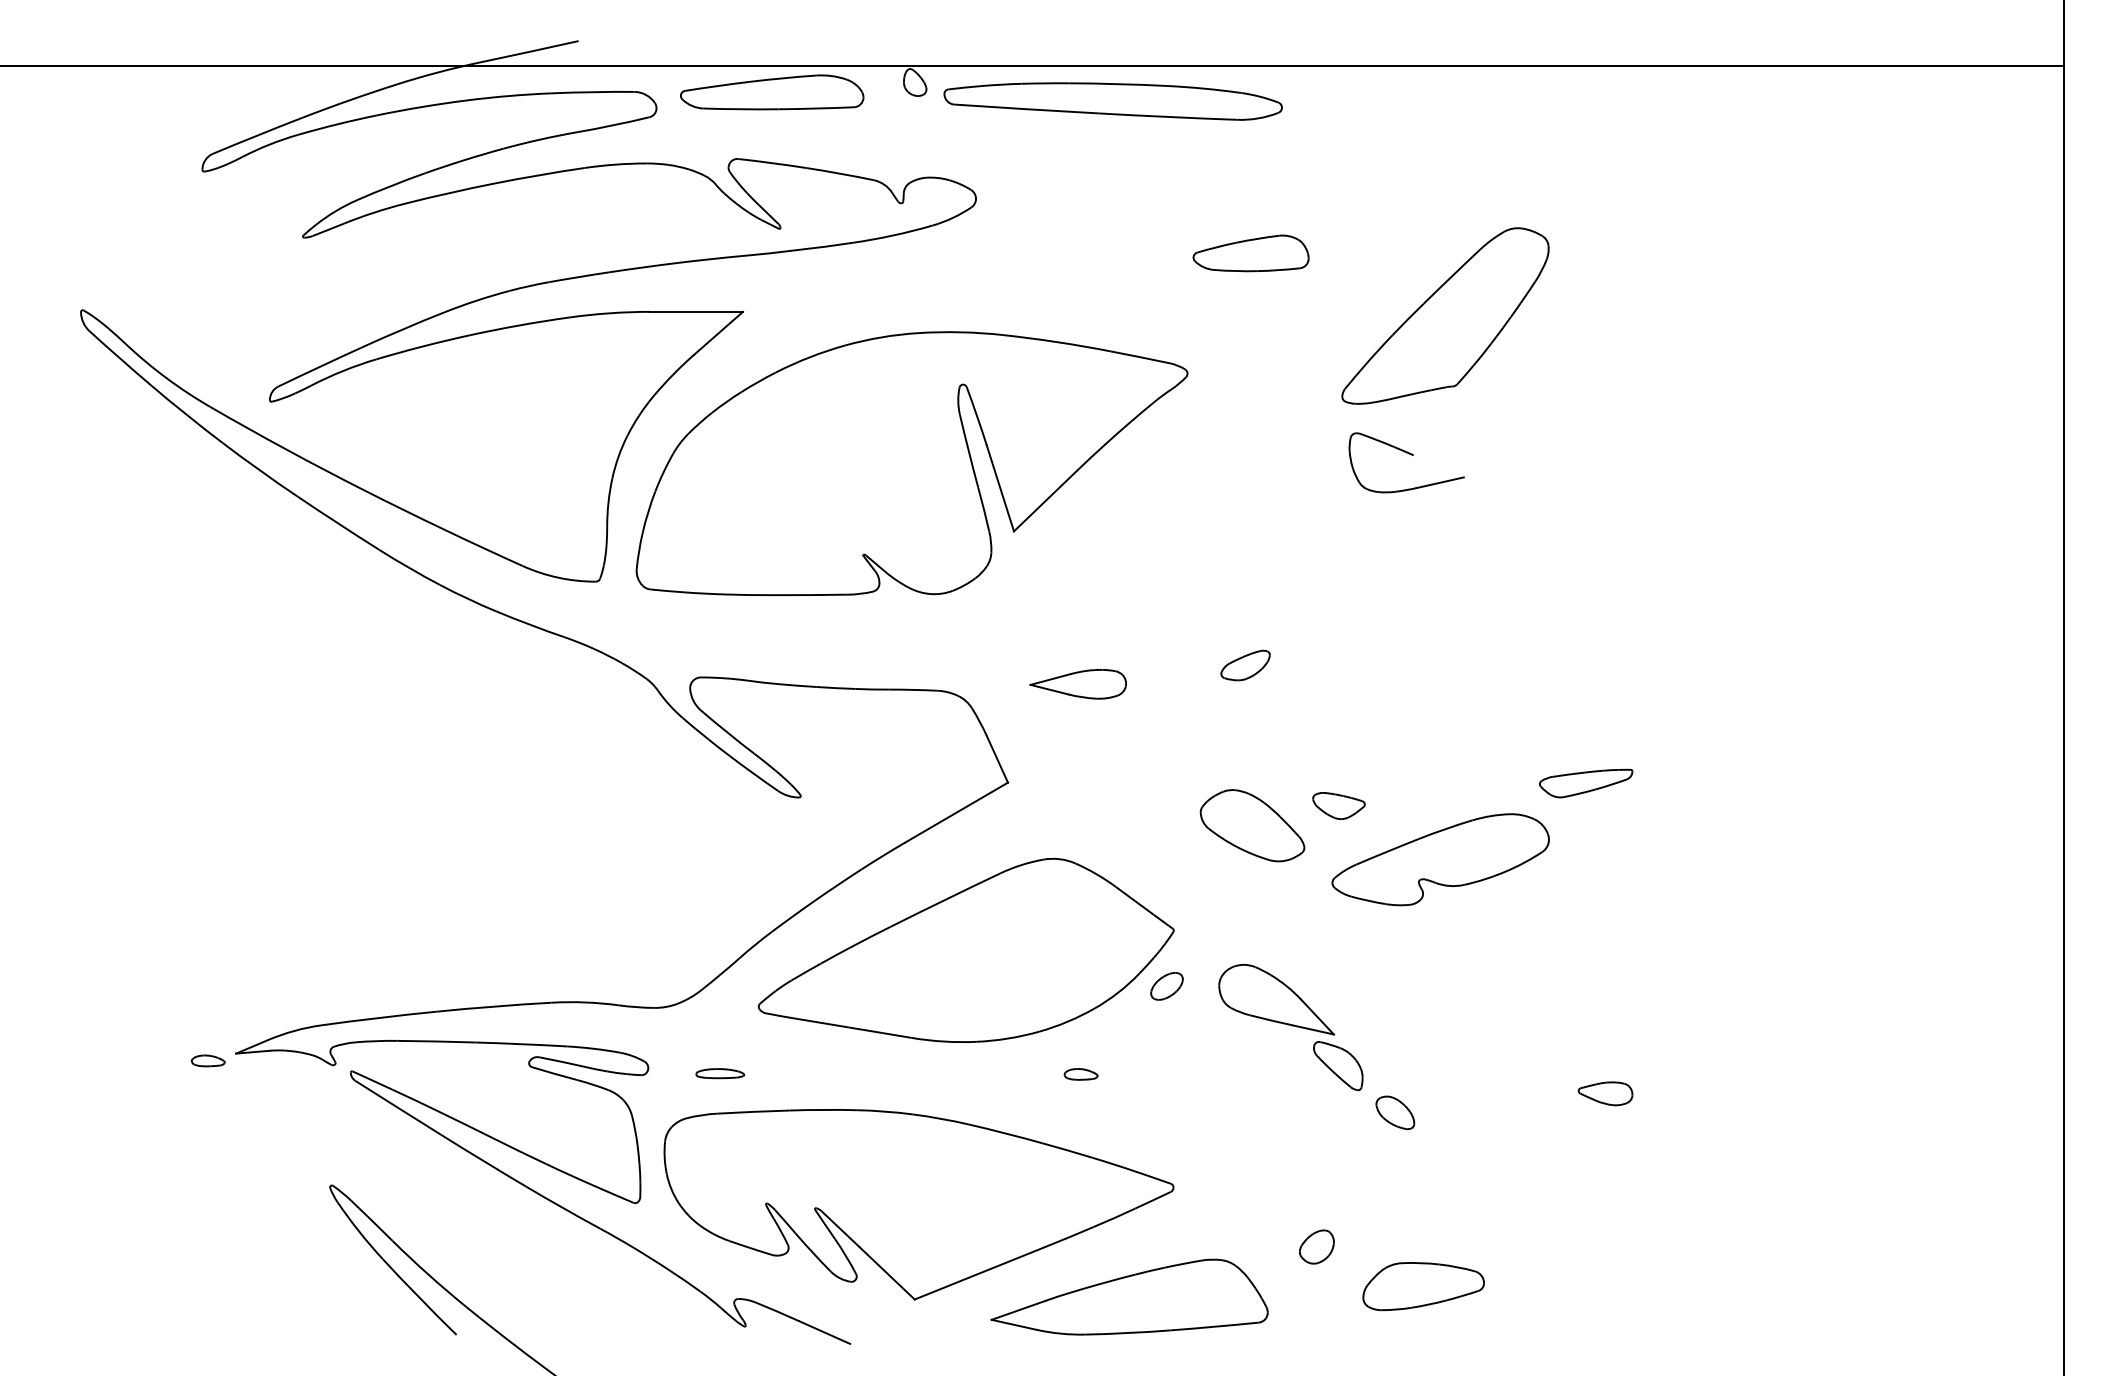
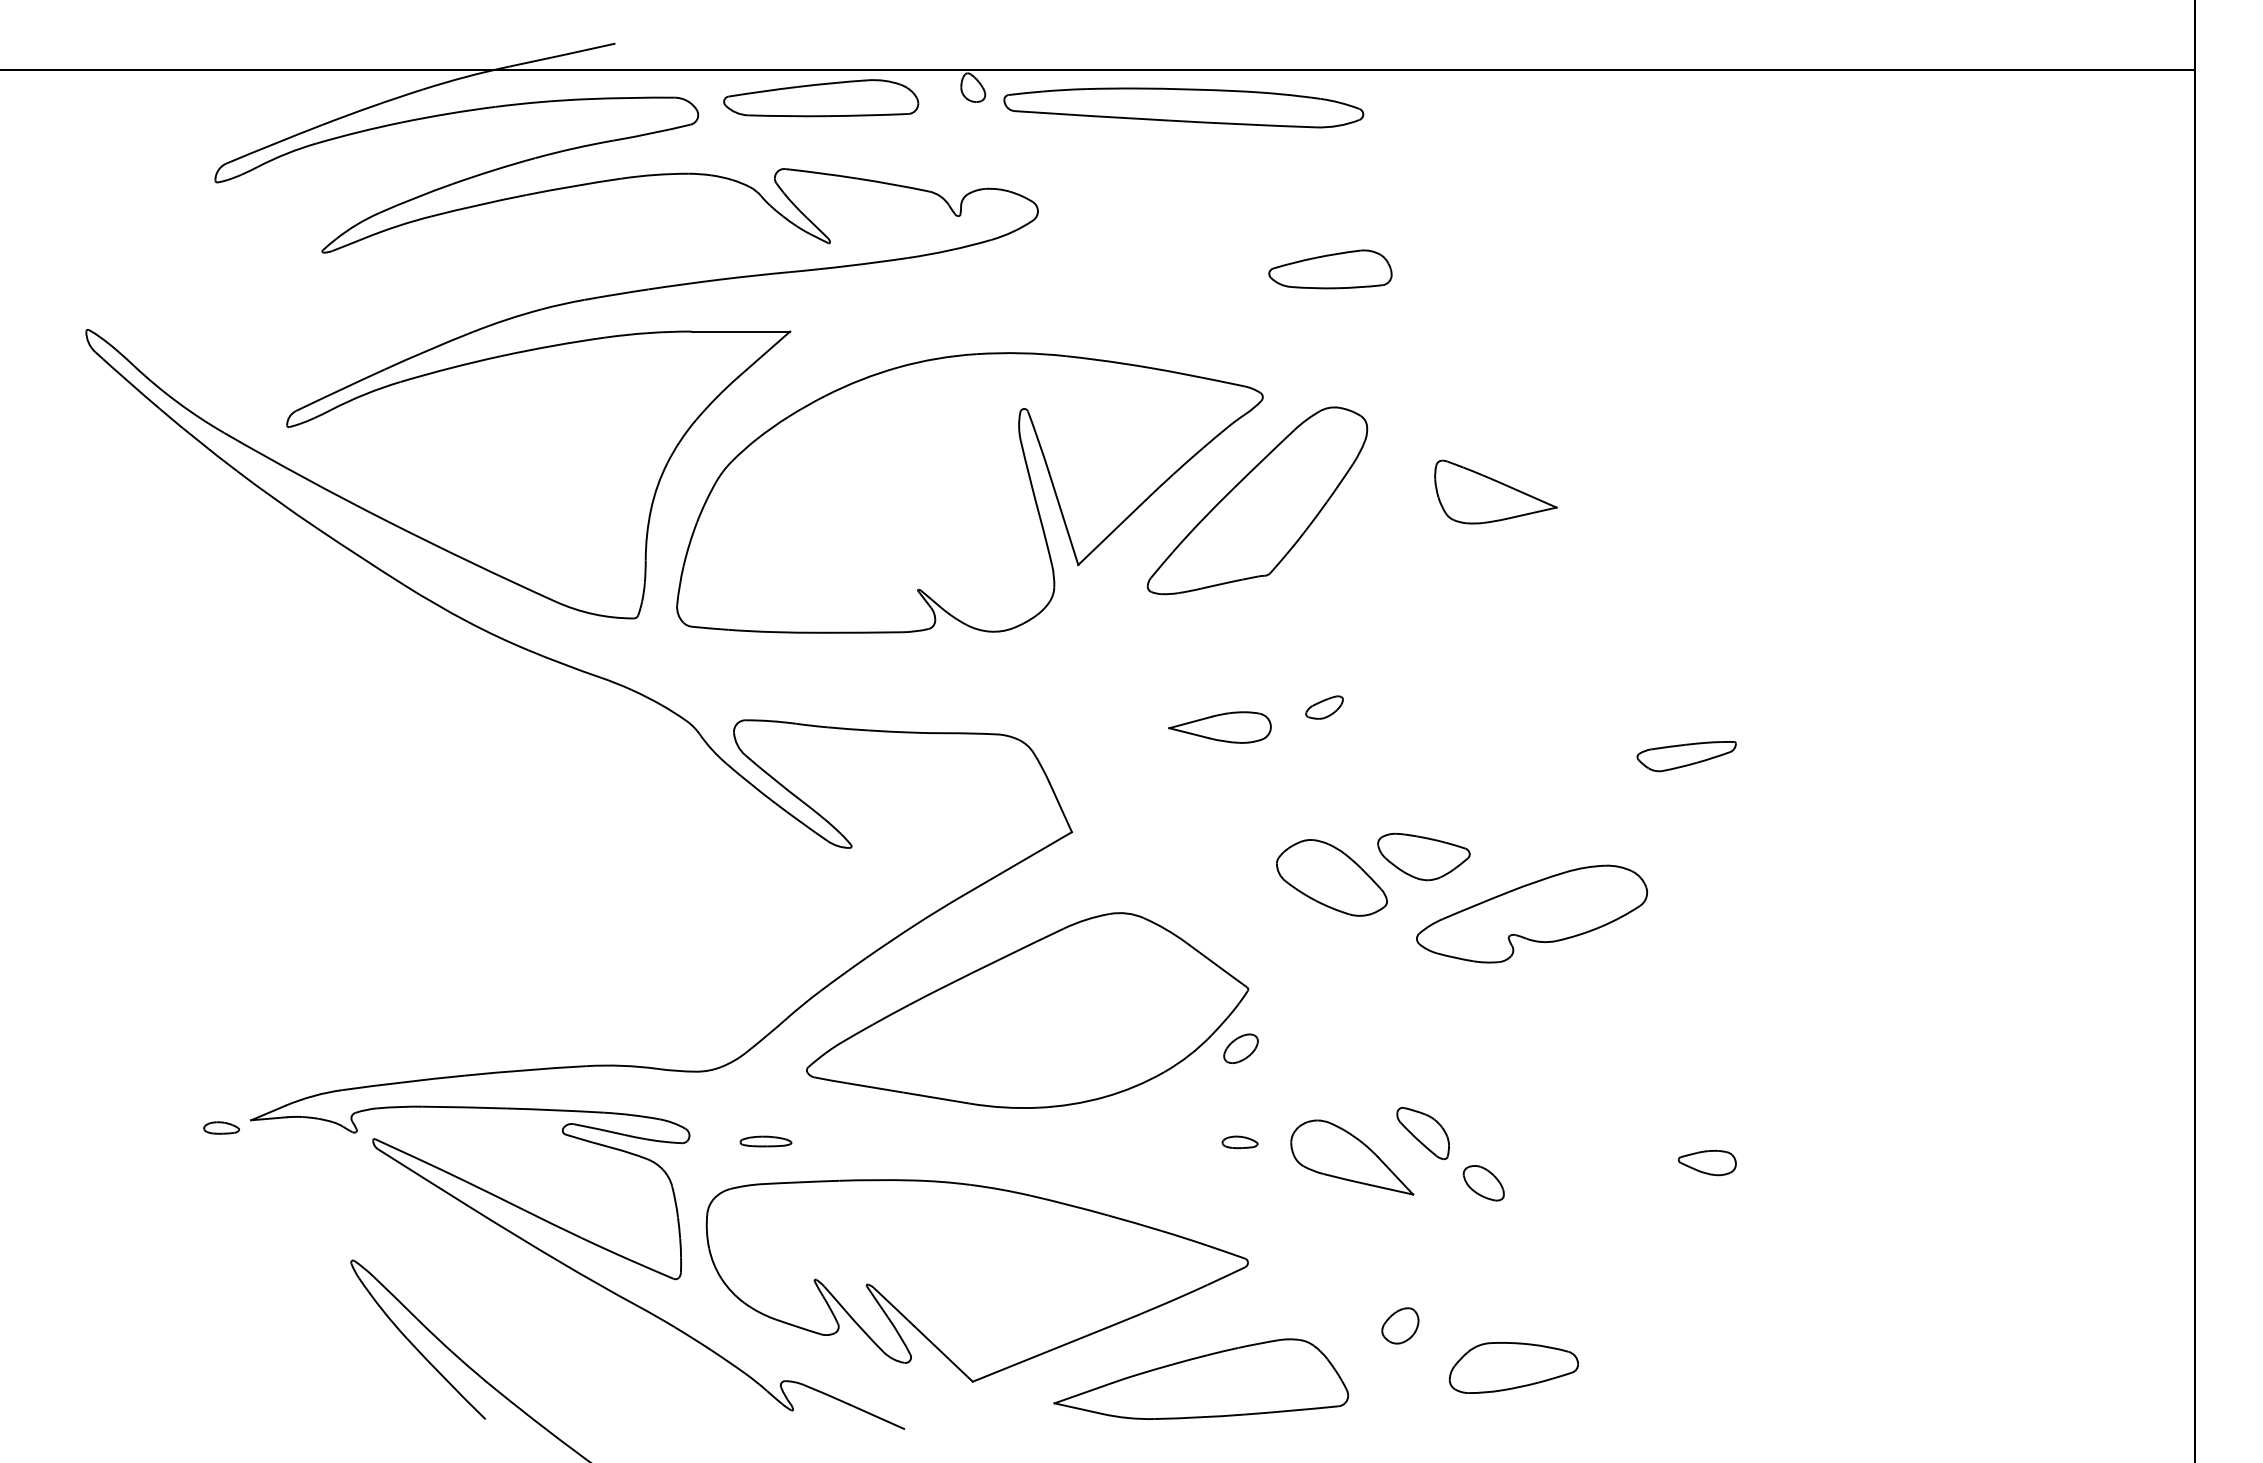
part: (1445, 315) -> (1257, 500), moved
line: (1438, 466) -> (1529, 495), added
part: (1245, 665) -> (1324, 707), size x0.71
part: (1077, 684) -> (1219, 727), moved
part: (1586, 783) -> (1687, 756), moved
part: (1338, 805) -> (1423, 856), size x1.67
part: (1276, 999) -> (1352, 1157), moved
part: (1080, 1074) -> (1239, 1142), moved

